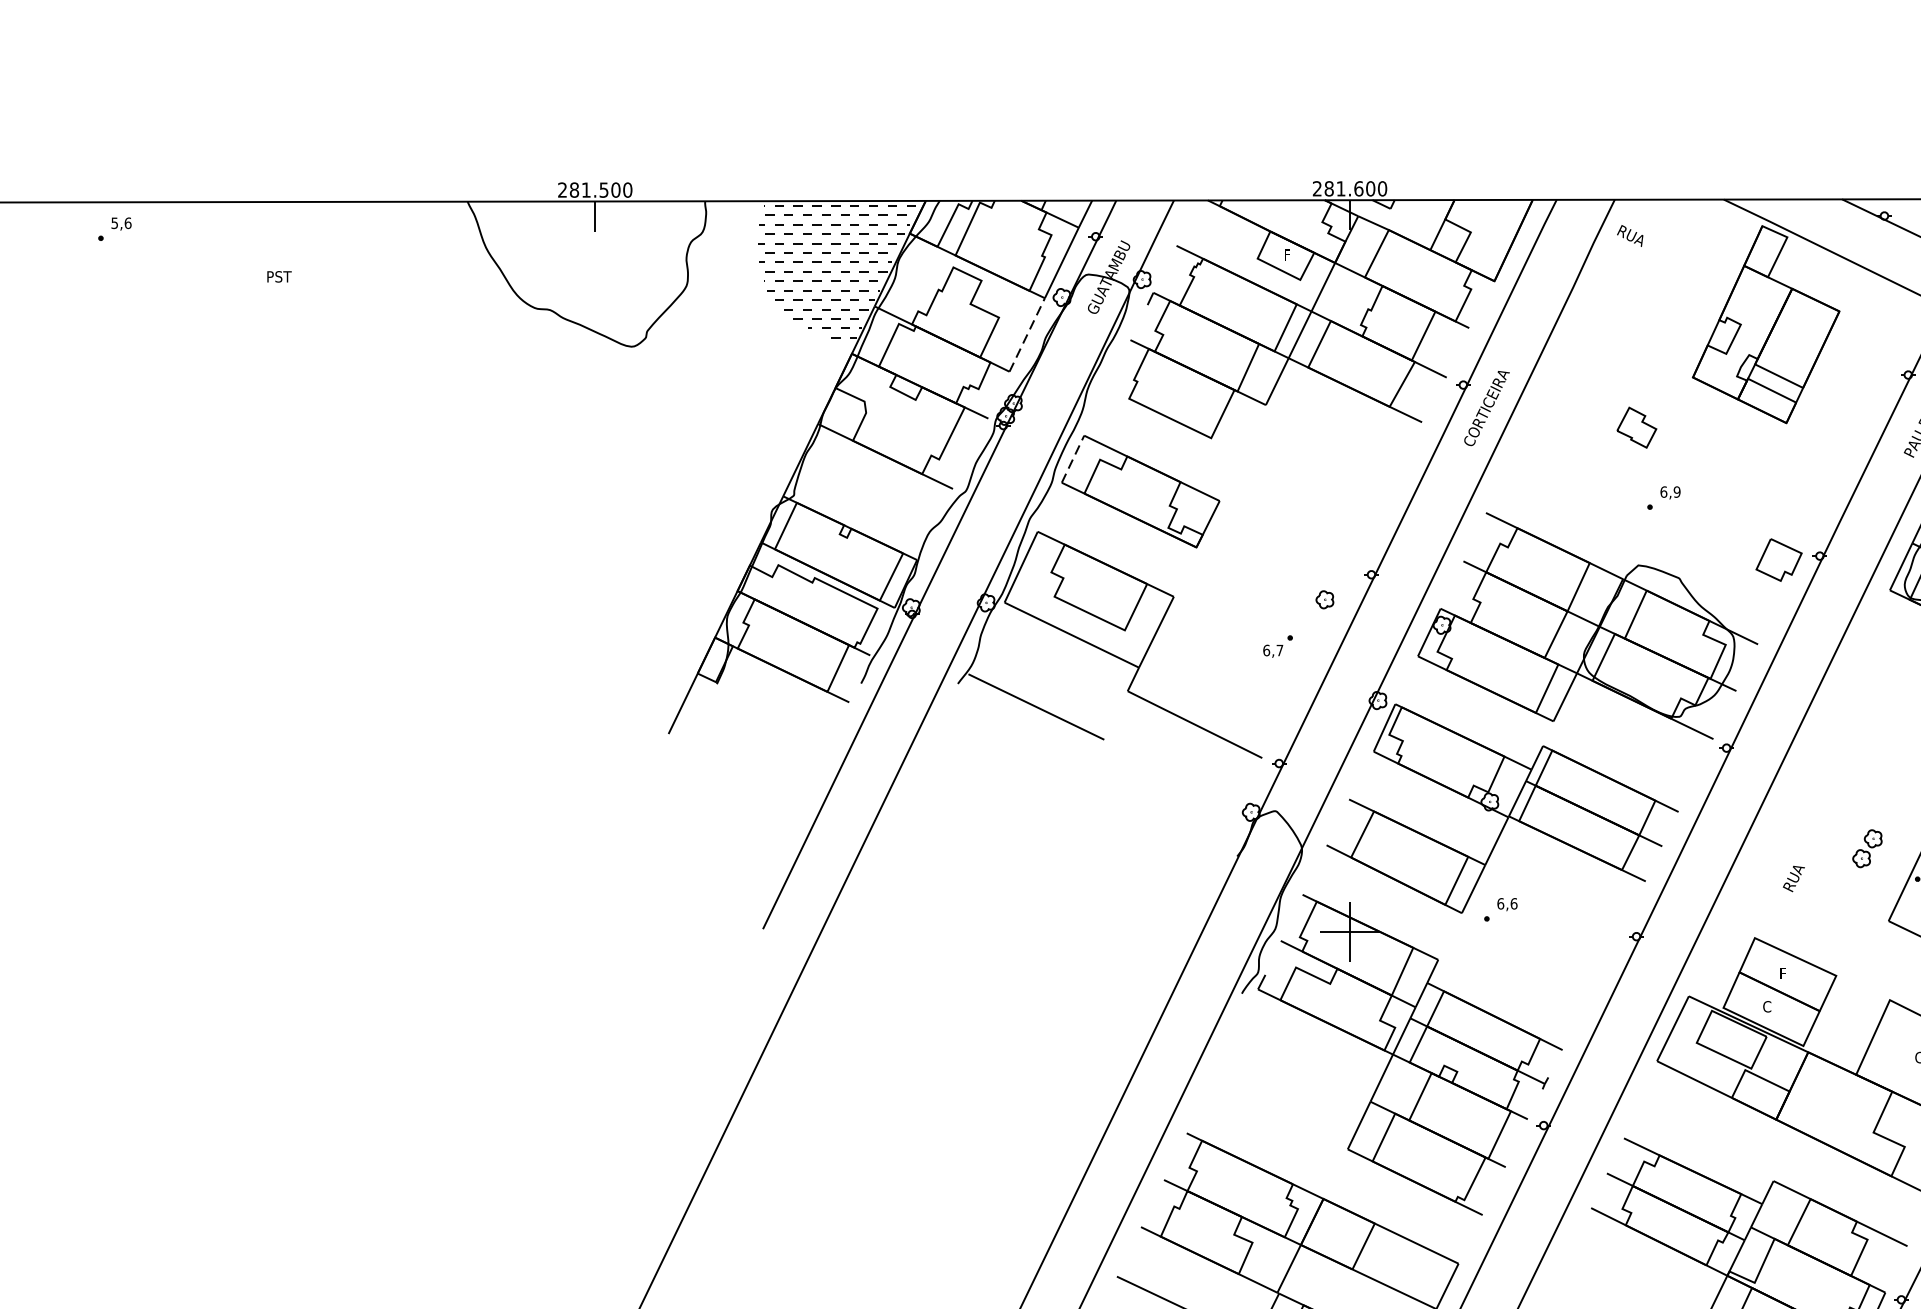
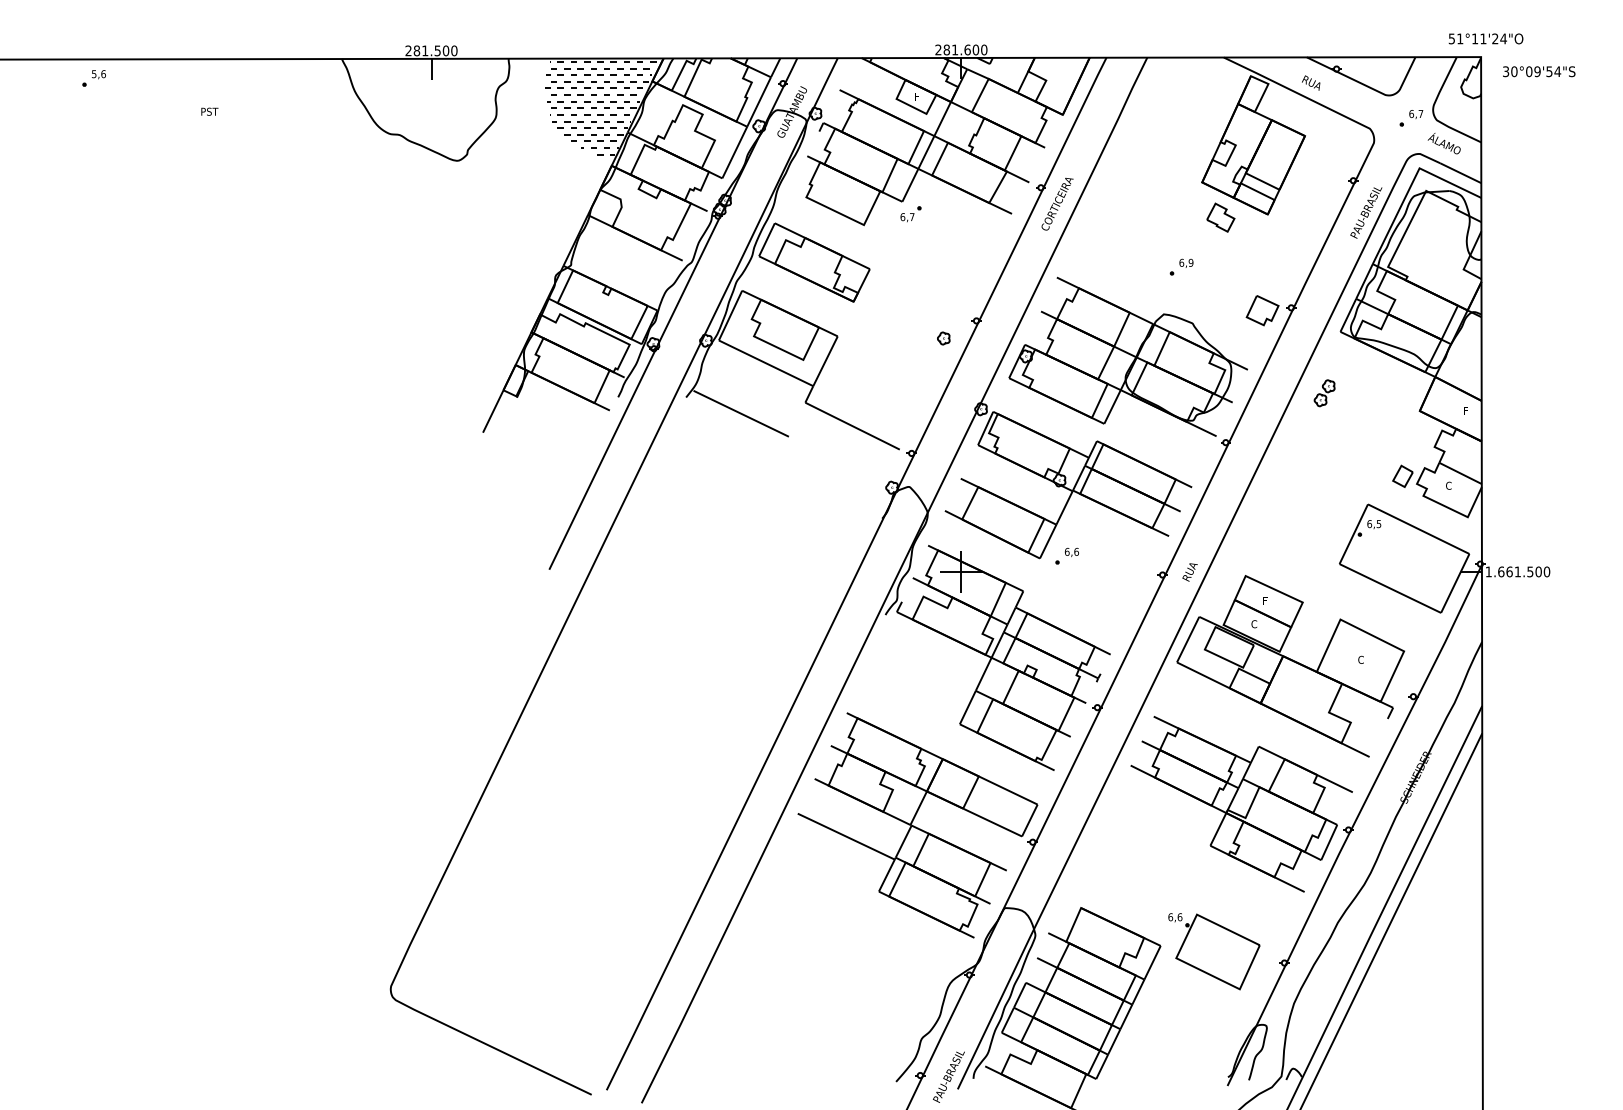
text: (1630, 235) -> (1311, 82), moved
line: (1026, 334) -> (734, 152), dashed -> solid
part: (1636, 427) -> (1220, 217), moved
line: (1073, 458) -> (767, 239), dashed -> solid
part: (1277, 646) -> (910, 214), moved
part: (1867, 849) -> (1324, 393), moved
text: (1793, 878) -> (1189, 572), moved

